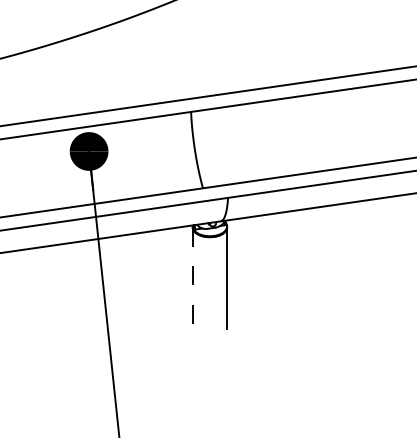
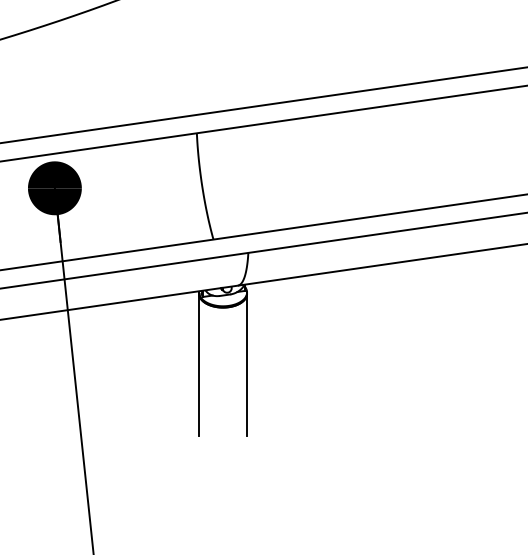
line: (192, 278) -> (198, 365), dashed -> solid

